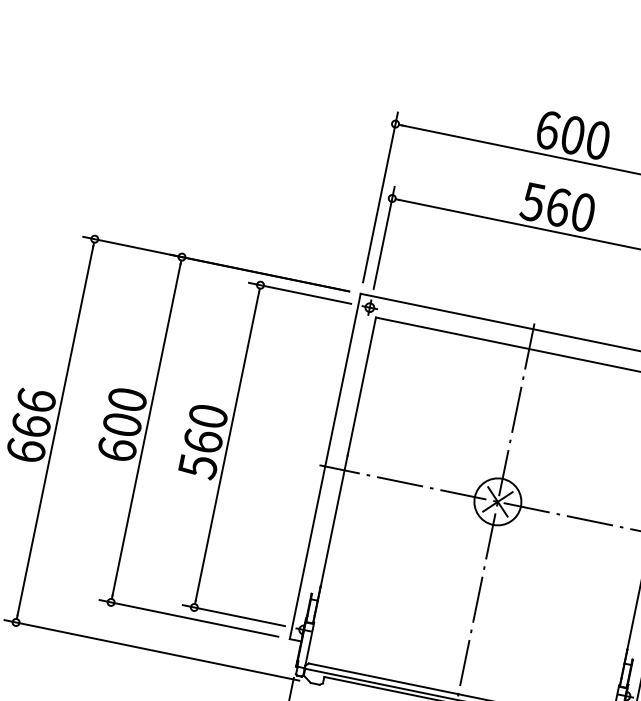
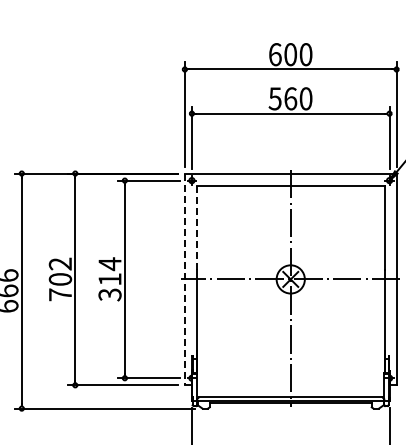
line: (361, 387) -> (196, 228), solid -> dashed
text: (122, 424) -> (60, 279), 600 -> 702
text: (202, 439) -> (109, 278), 560 -> 314
line: (324, 466) -> (184, 279), solid -> dashed

